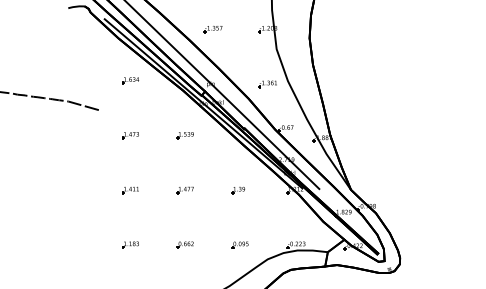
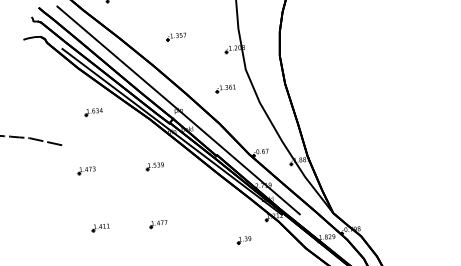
part: (212, 29) -> (175, 37), moved
part: (267, 84) -> (225, 89), moved
part: (130, 135) -> (86, 170), moved
part: (237, 190) -> (243, 240), moved

